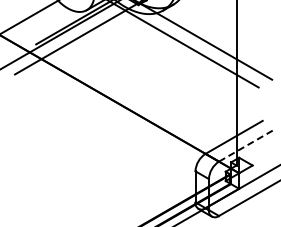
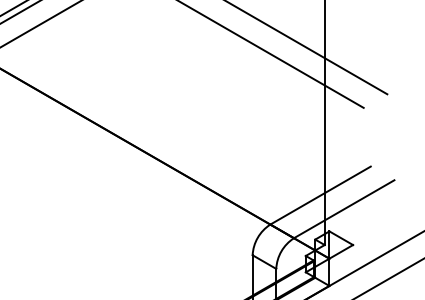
line: (247, 145) -> (344, 209), dashed -> solid

